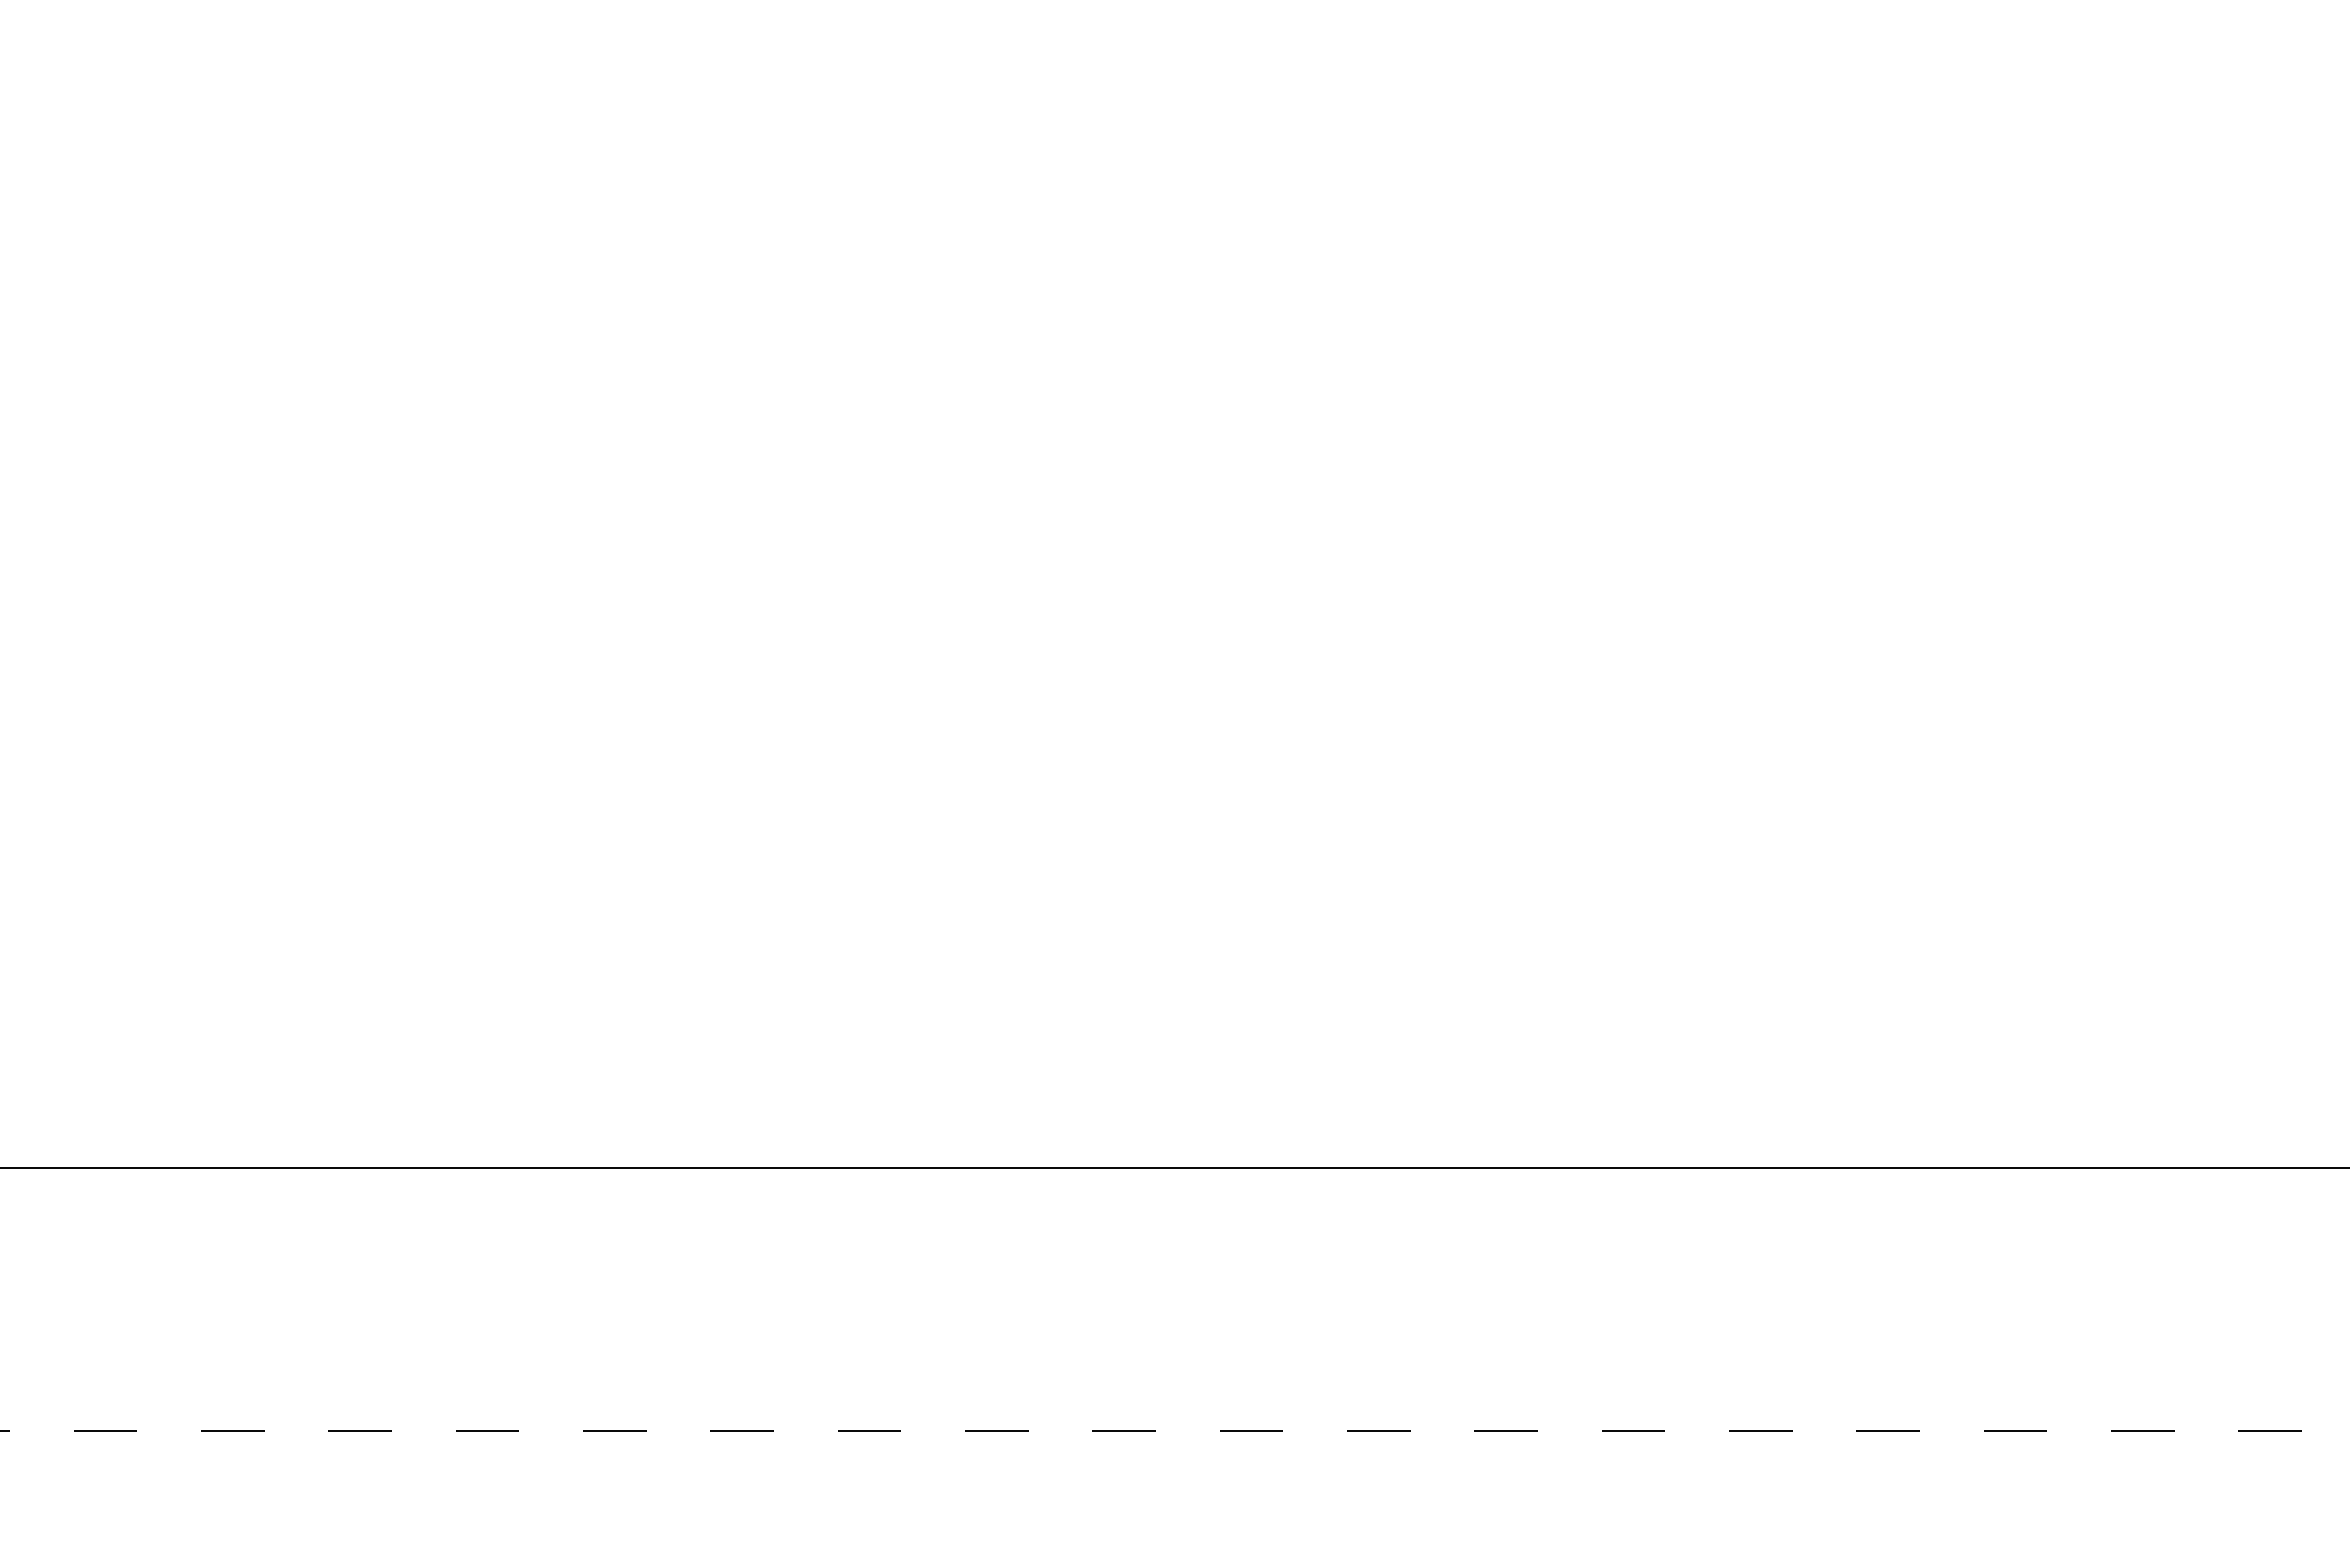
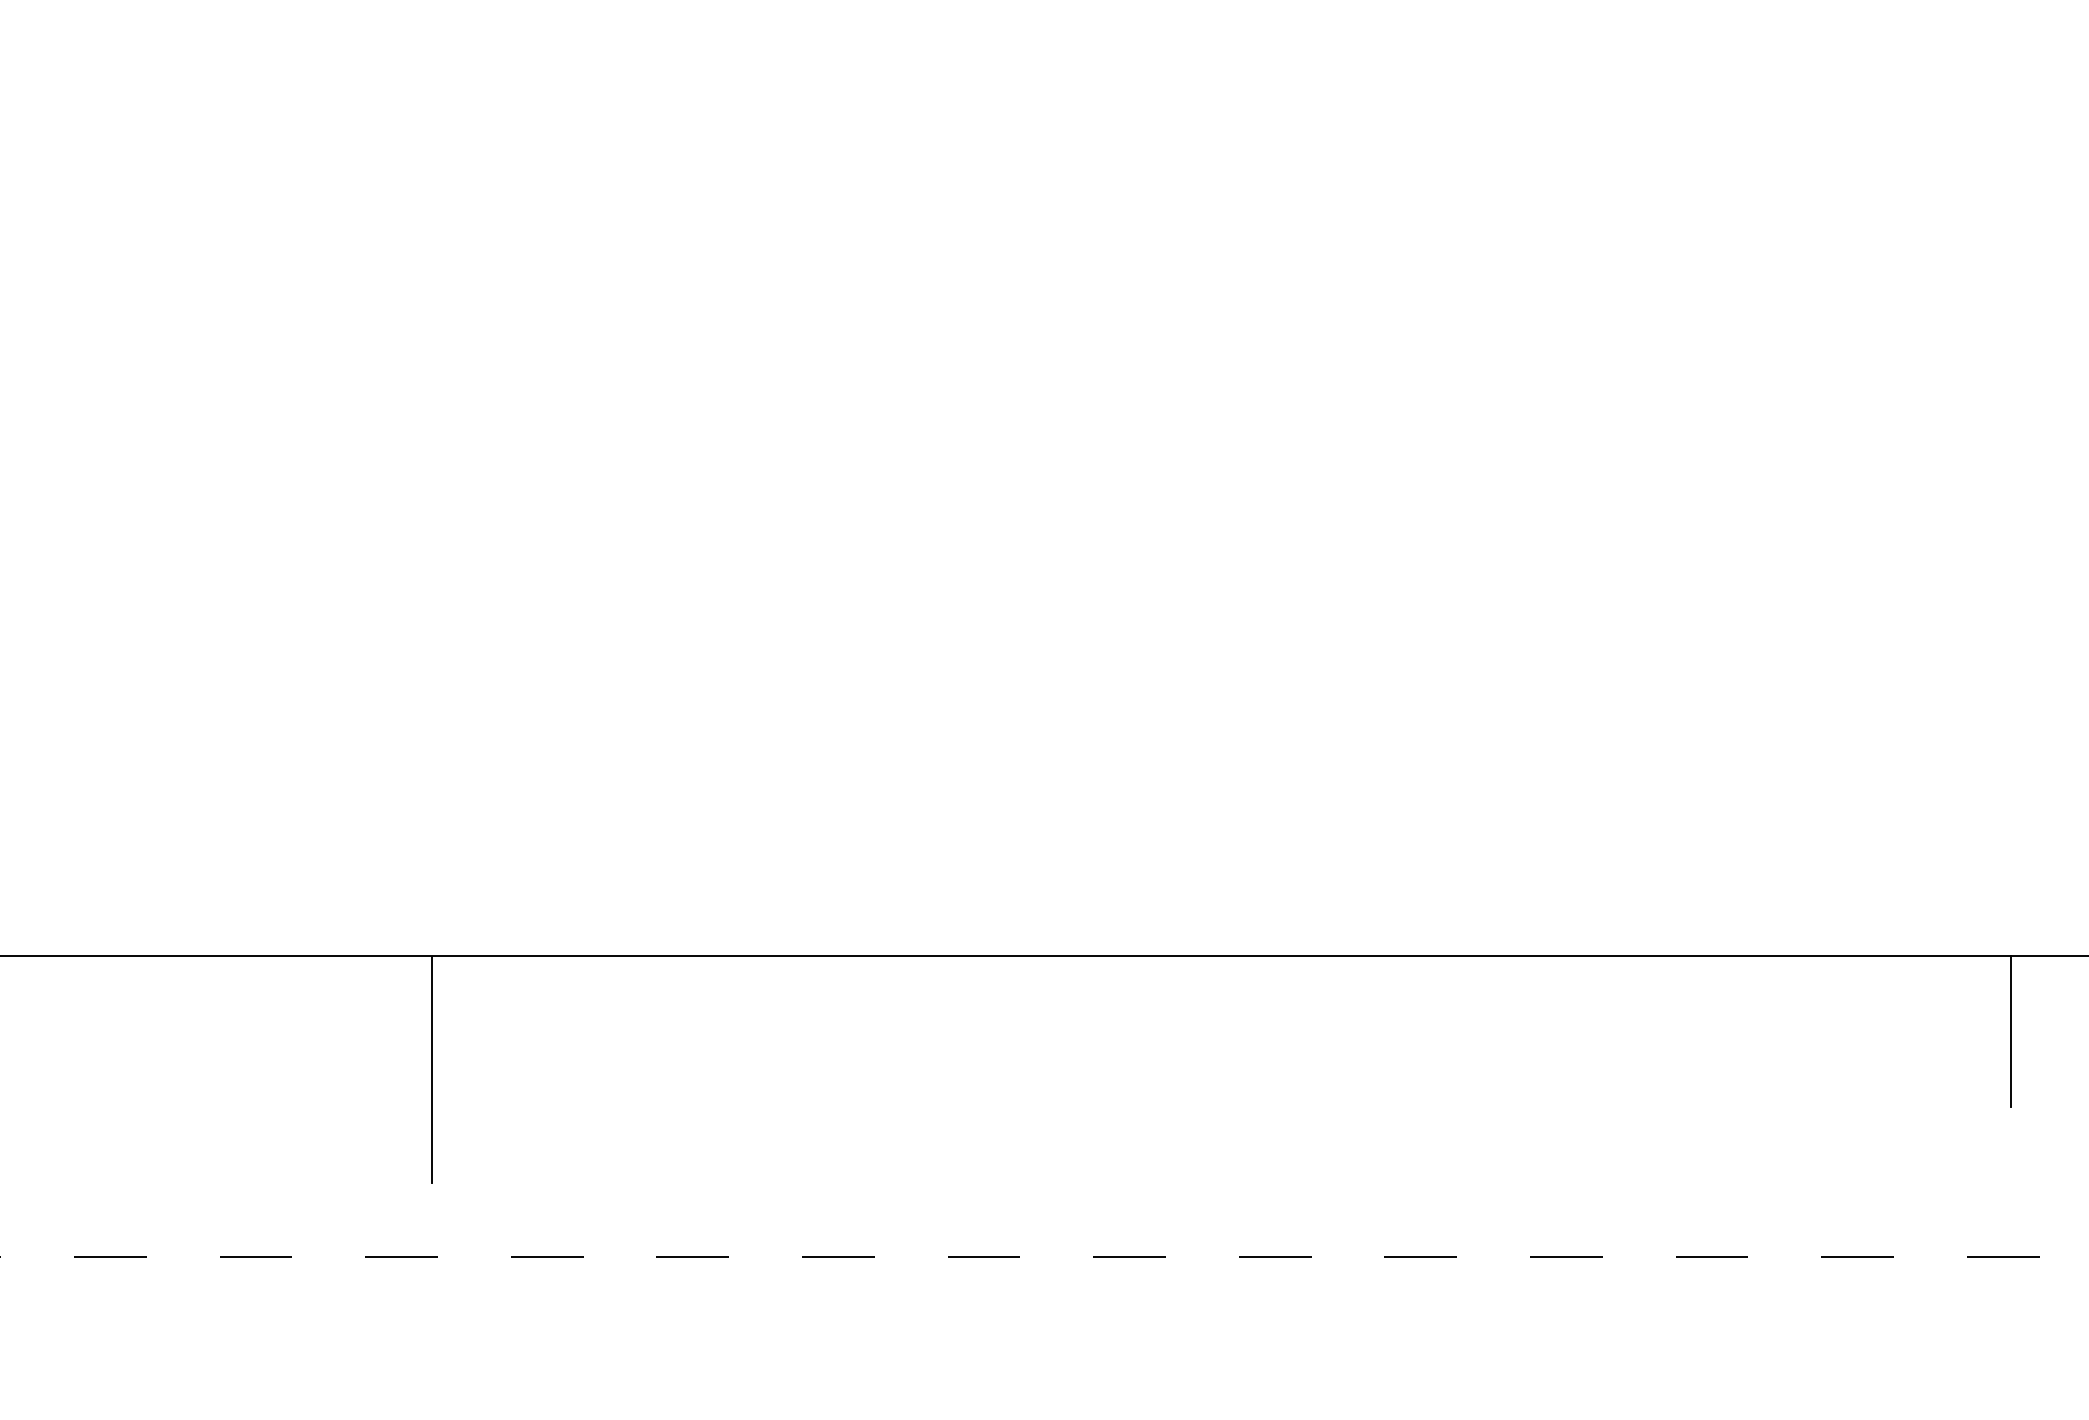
line: (2149, 1233) -> (2010, 1031), added
line: (768, 1266) -> (431, 1069), added

